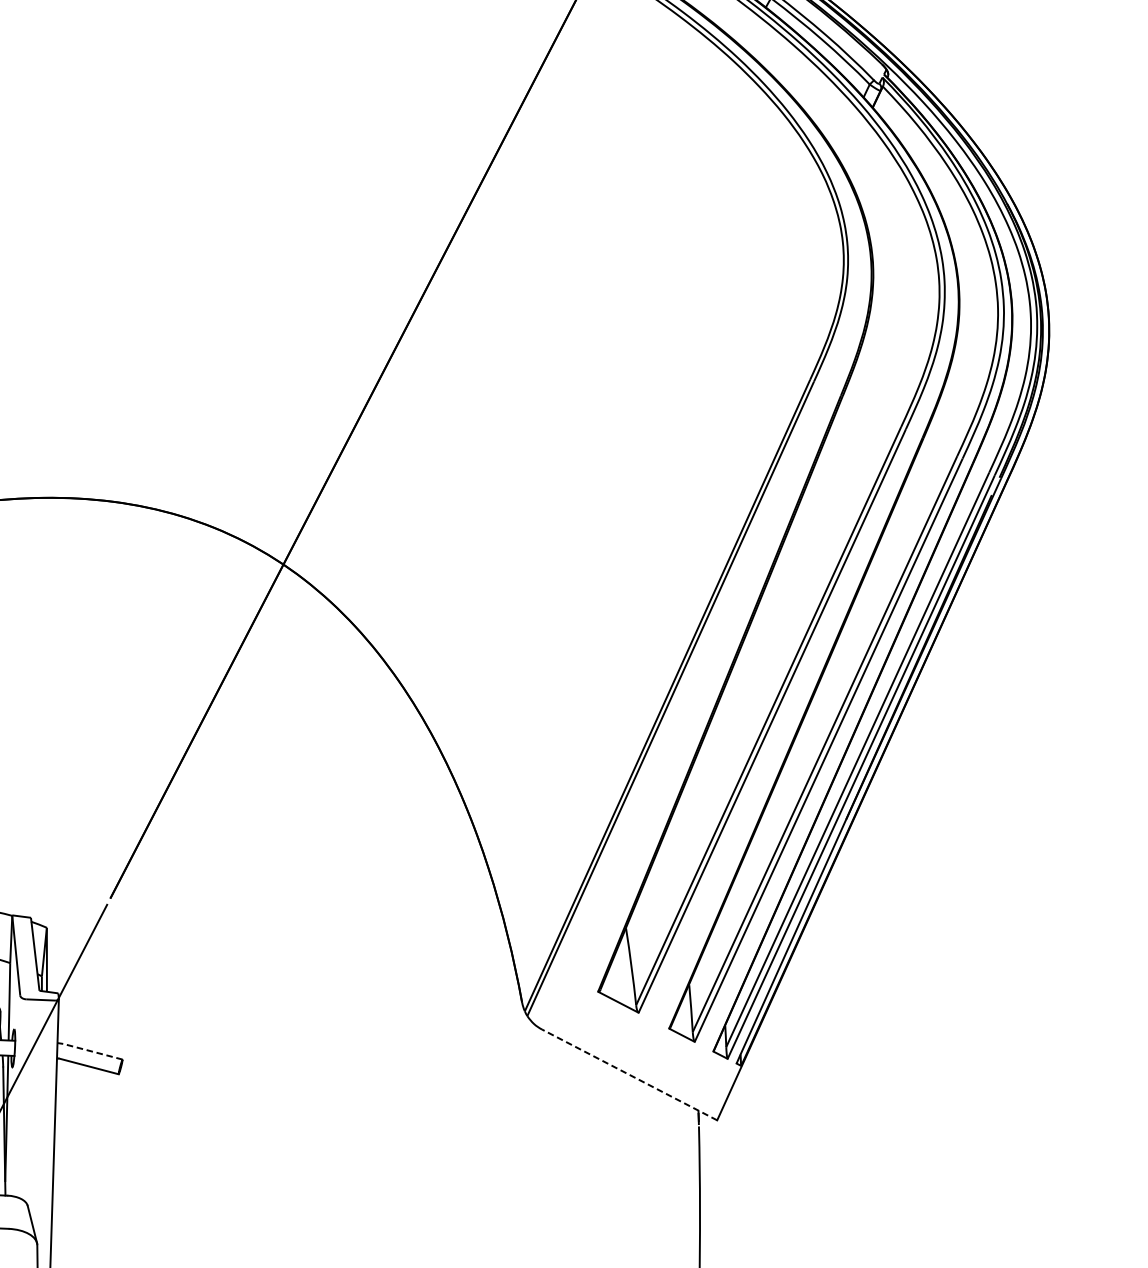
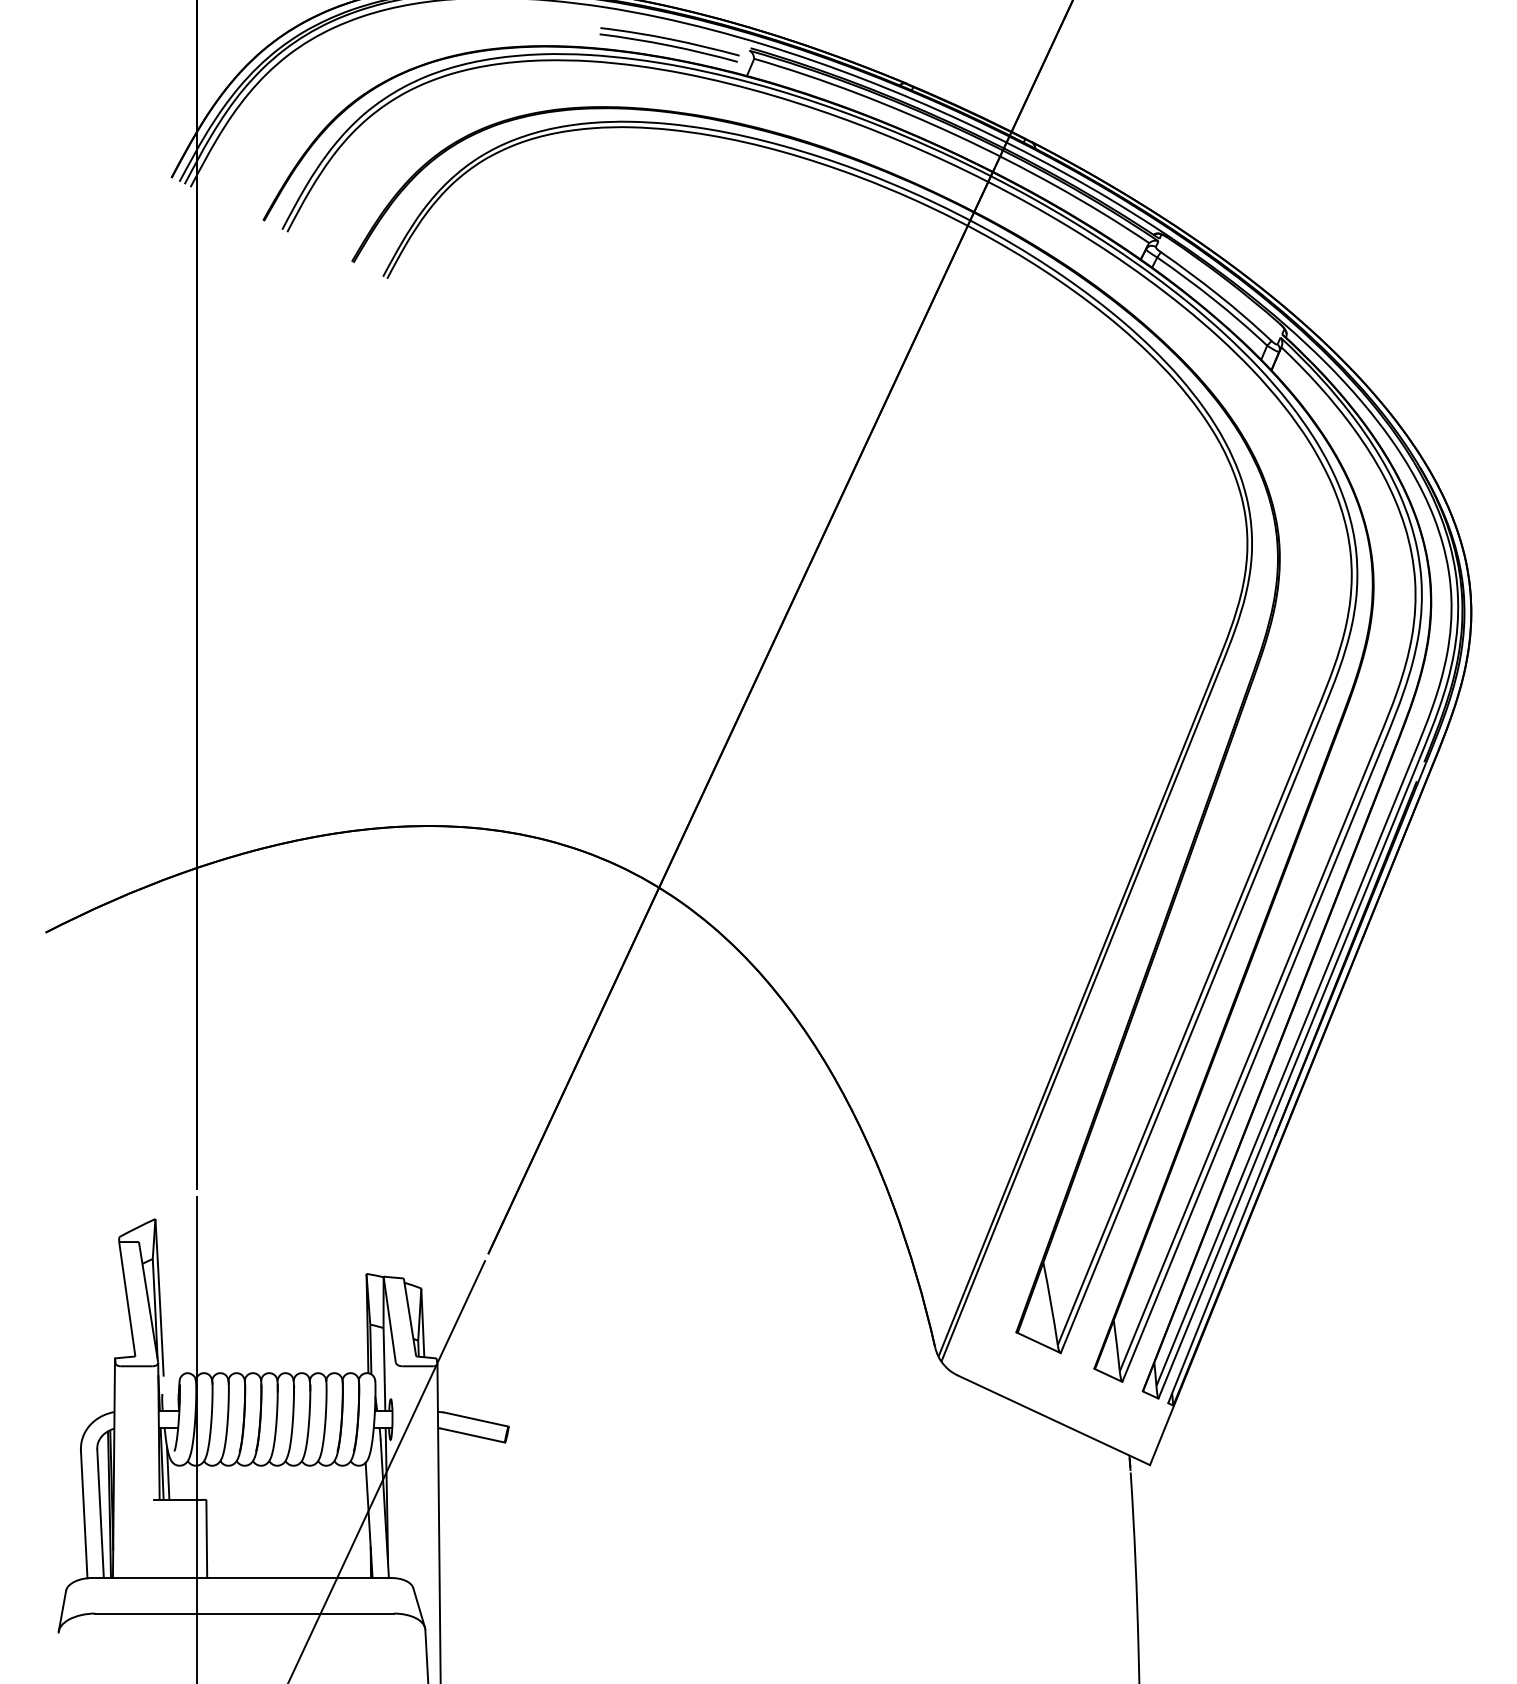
line: (92, 1051) -> (475, 1419), dashed -> solid
line: (629, 1075) -> (1053, 1420), dashed -> solid

